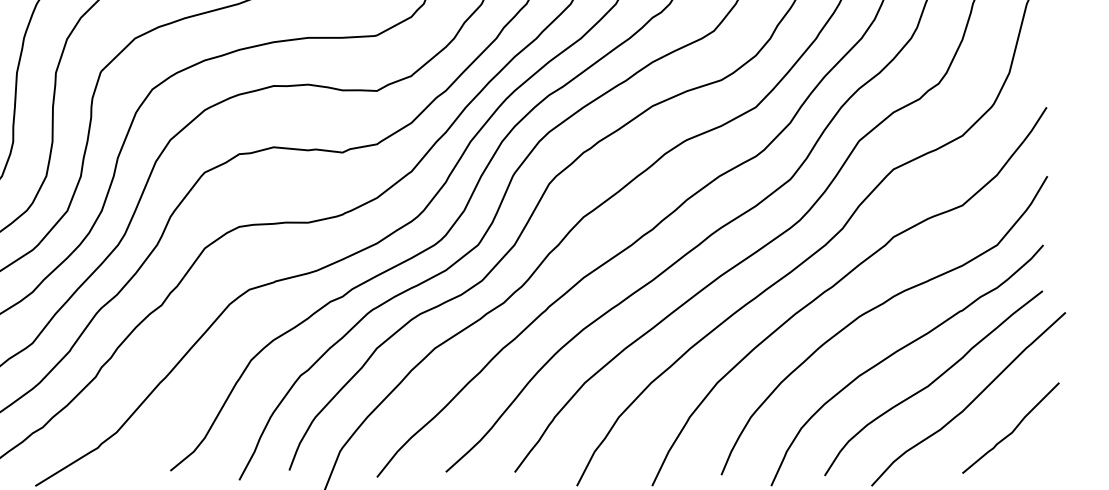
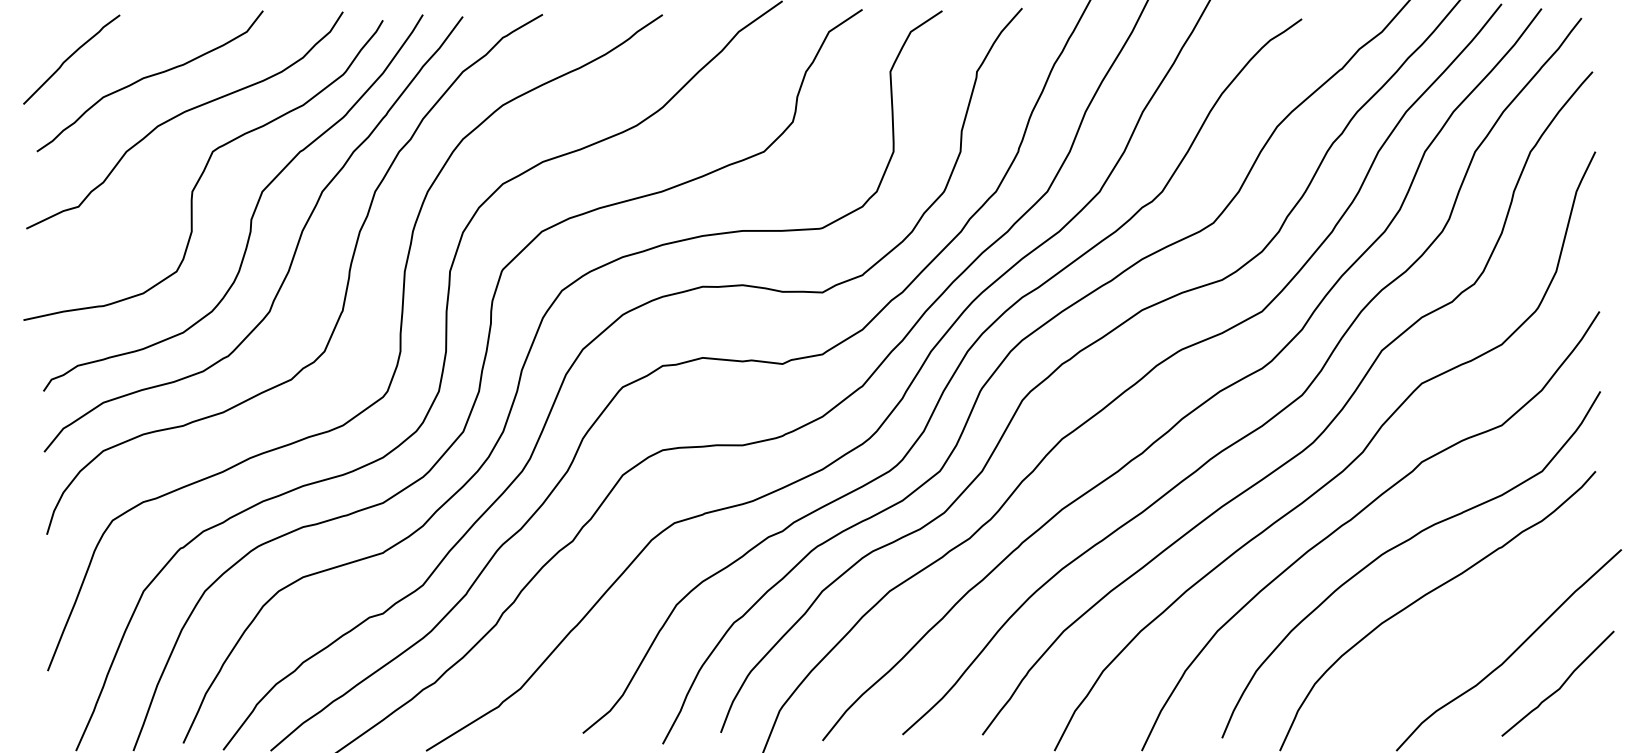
curve: (933, 382) -> (1468, 630), removed

